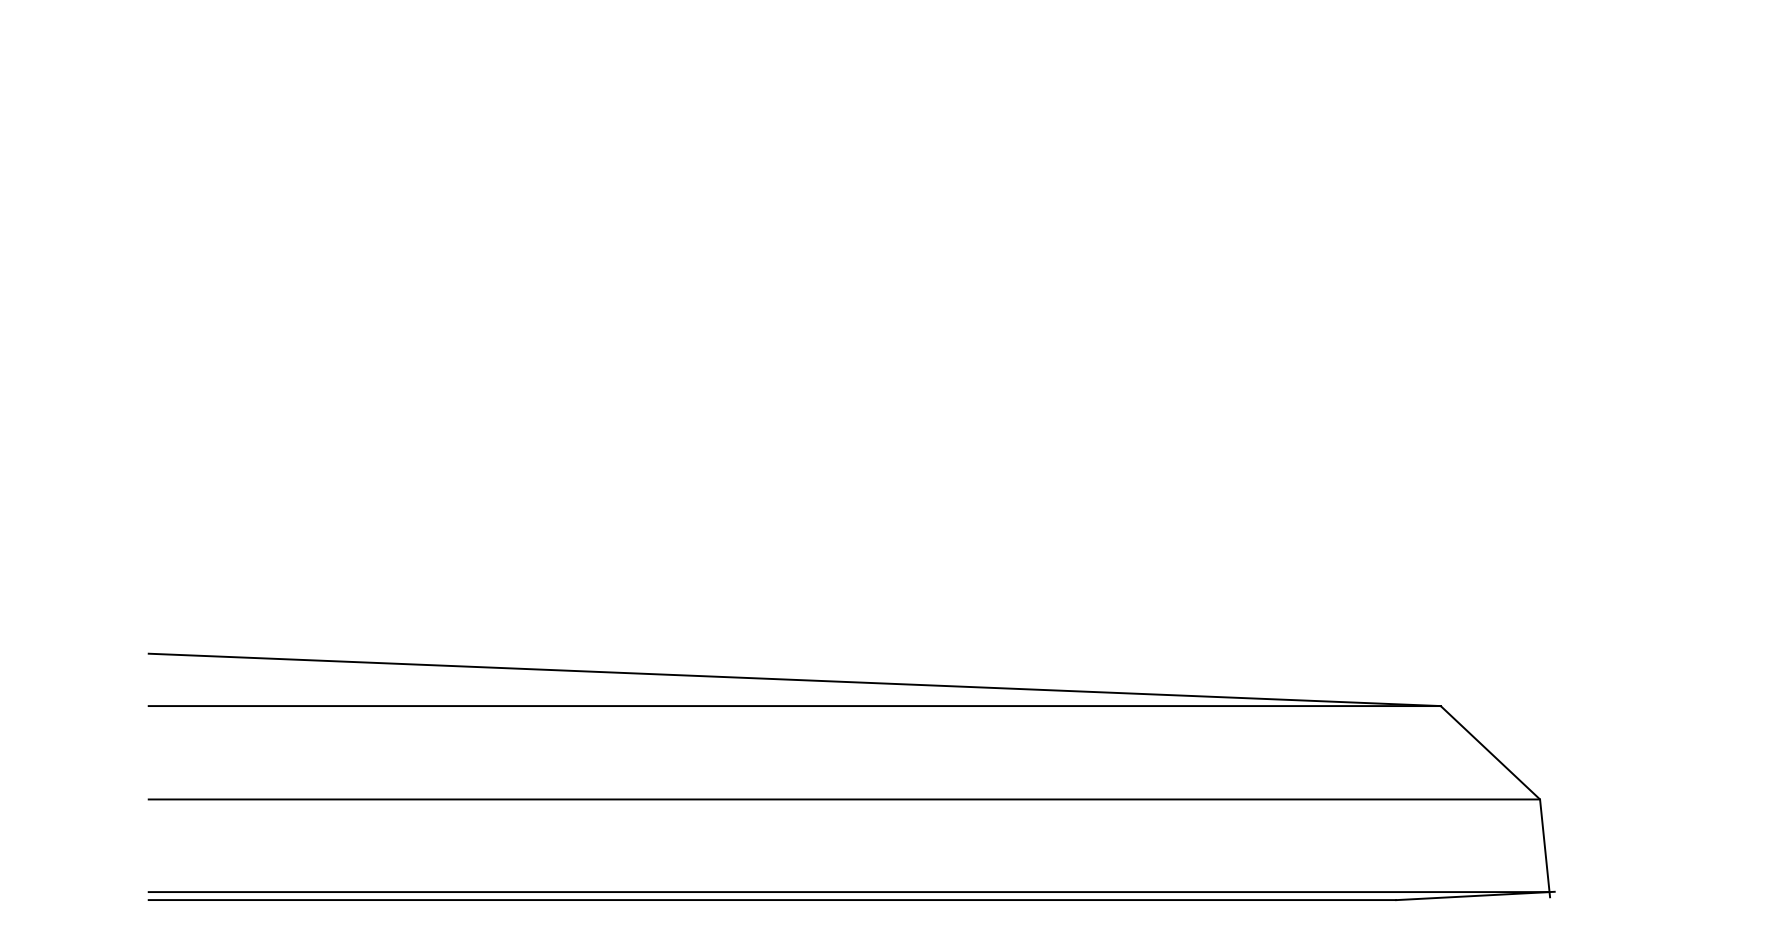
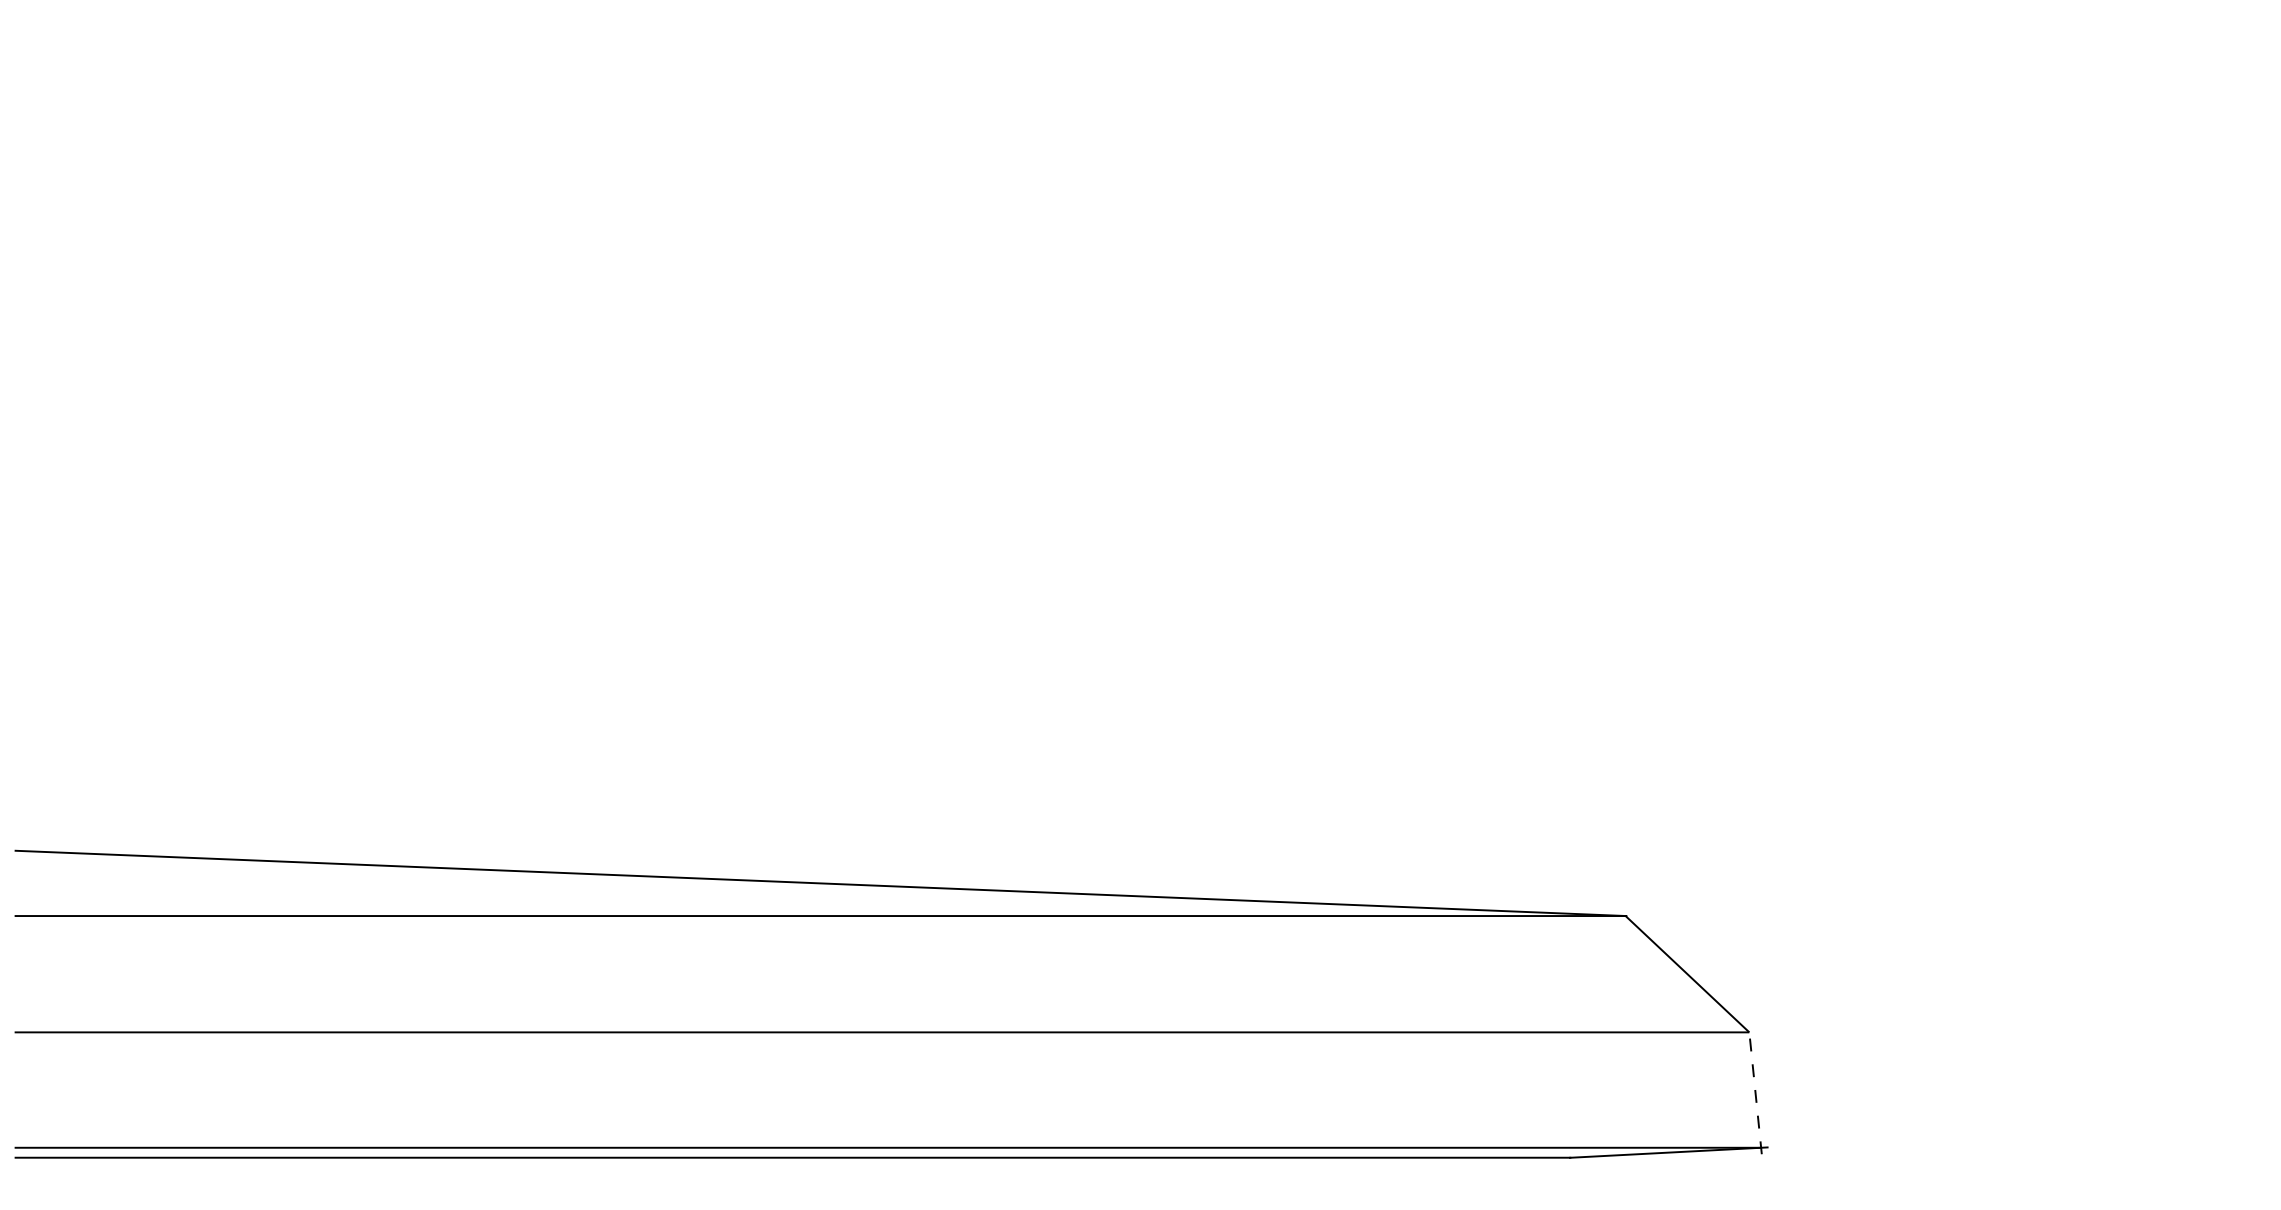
line: (1545, 847) -> (1755, 1092), solid -> dashed

